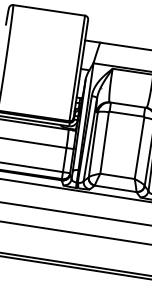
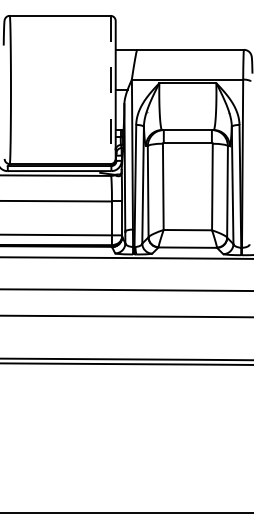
line: (77, 68) -> (110, 90), solid -> dashed

